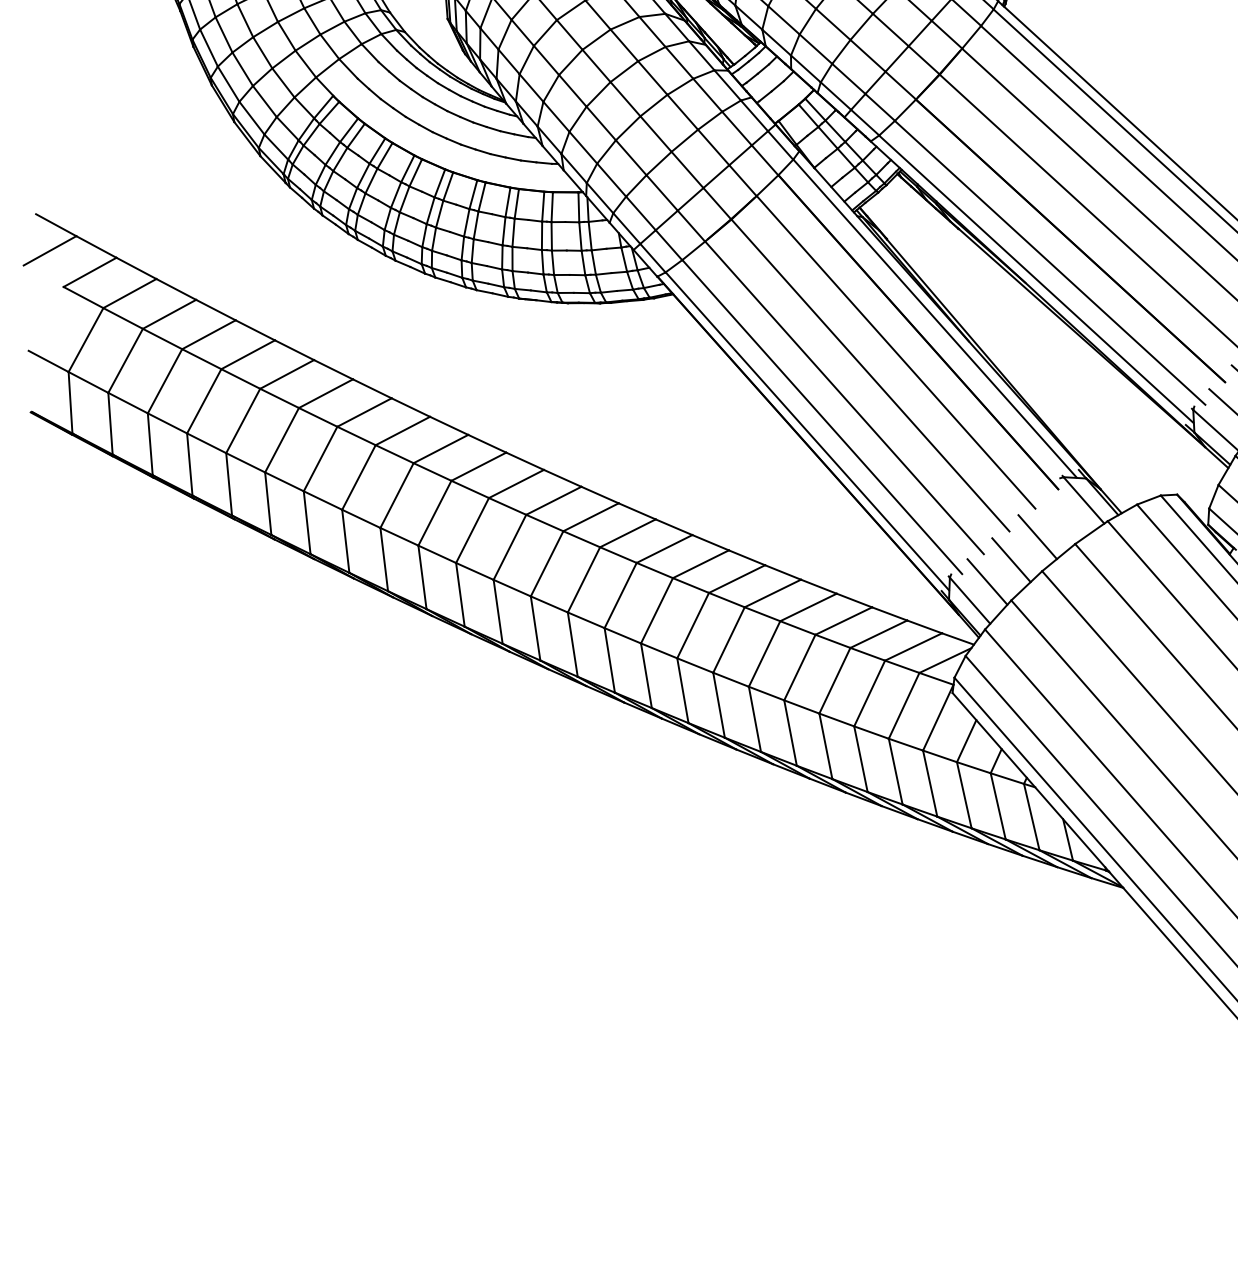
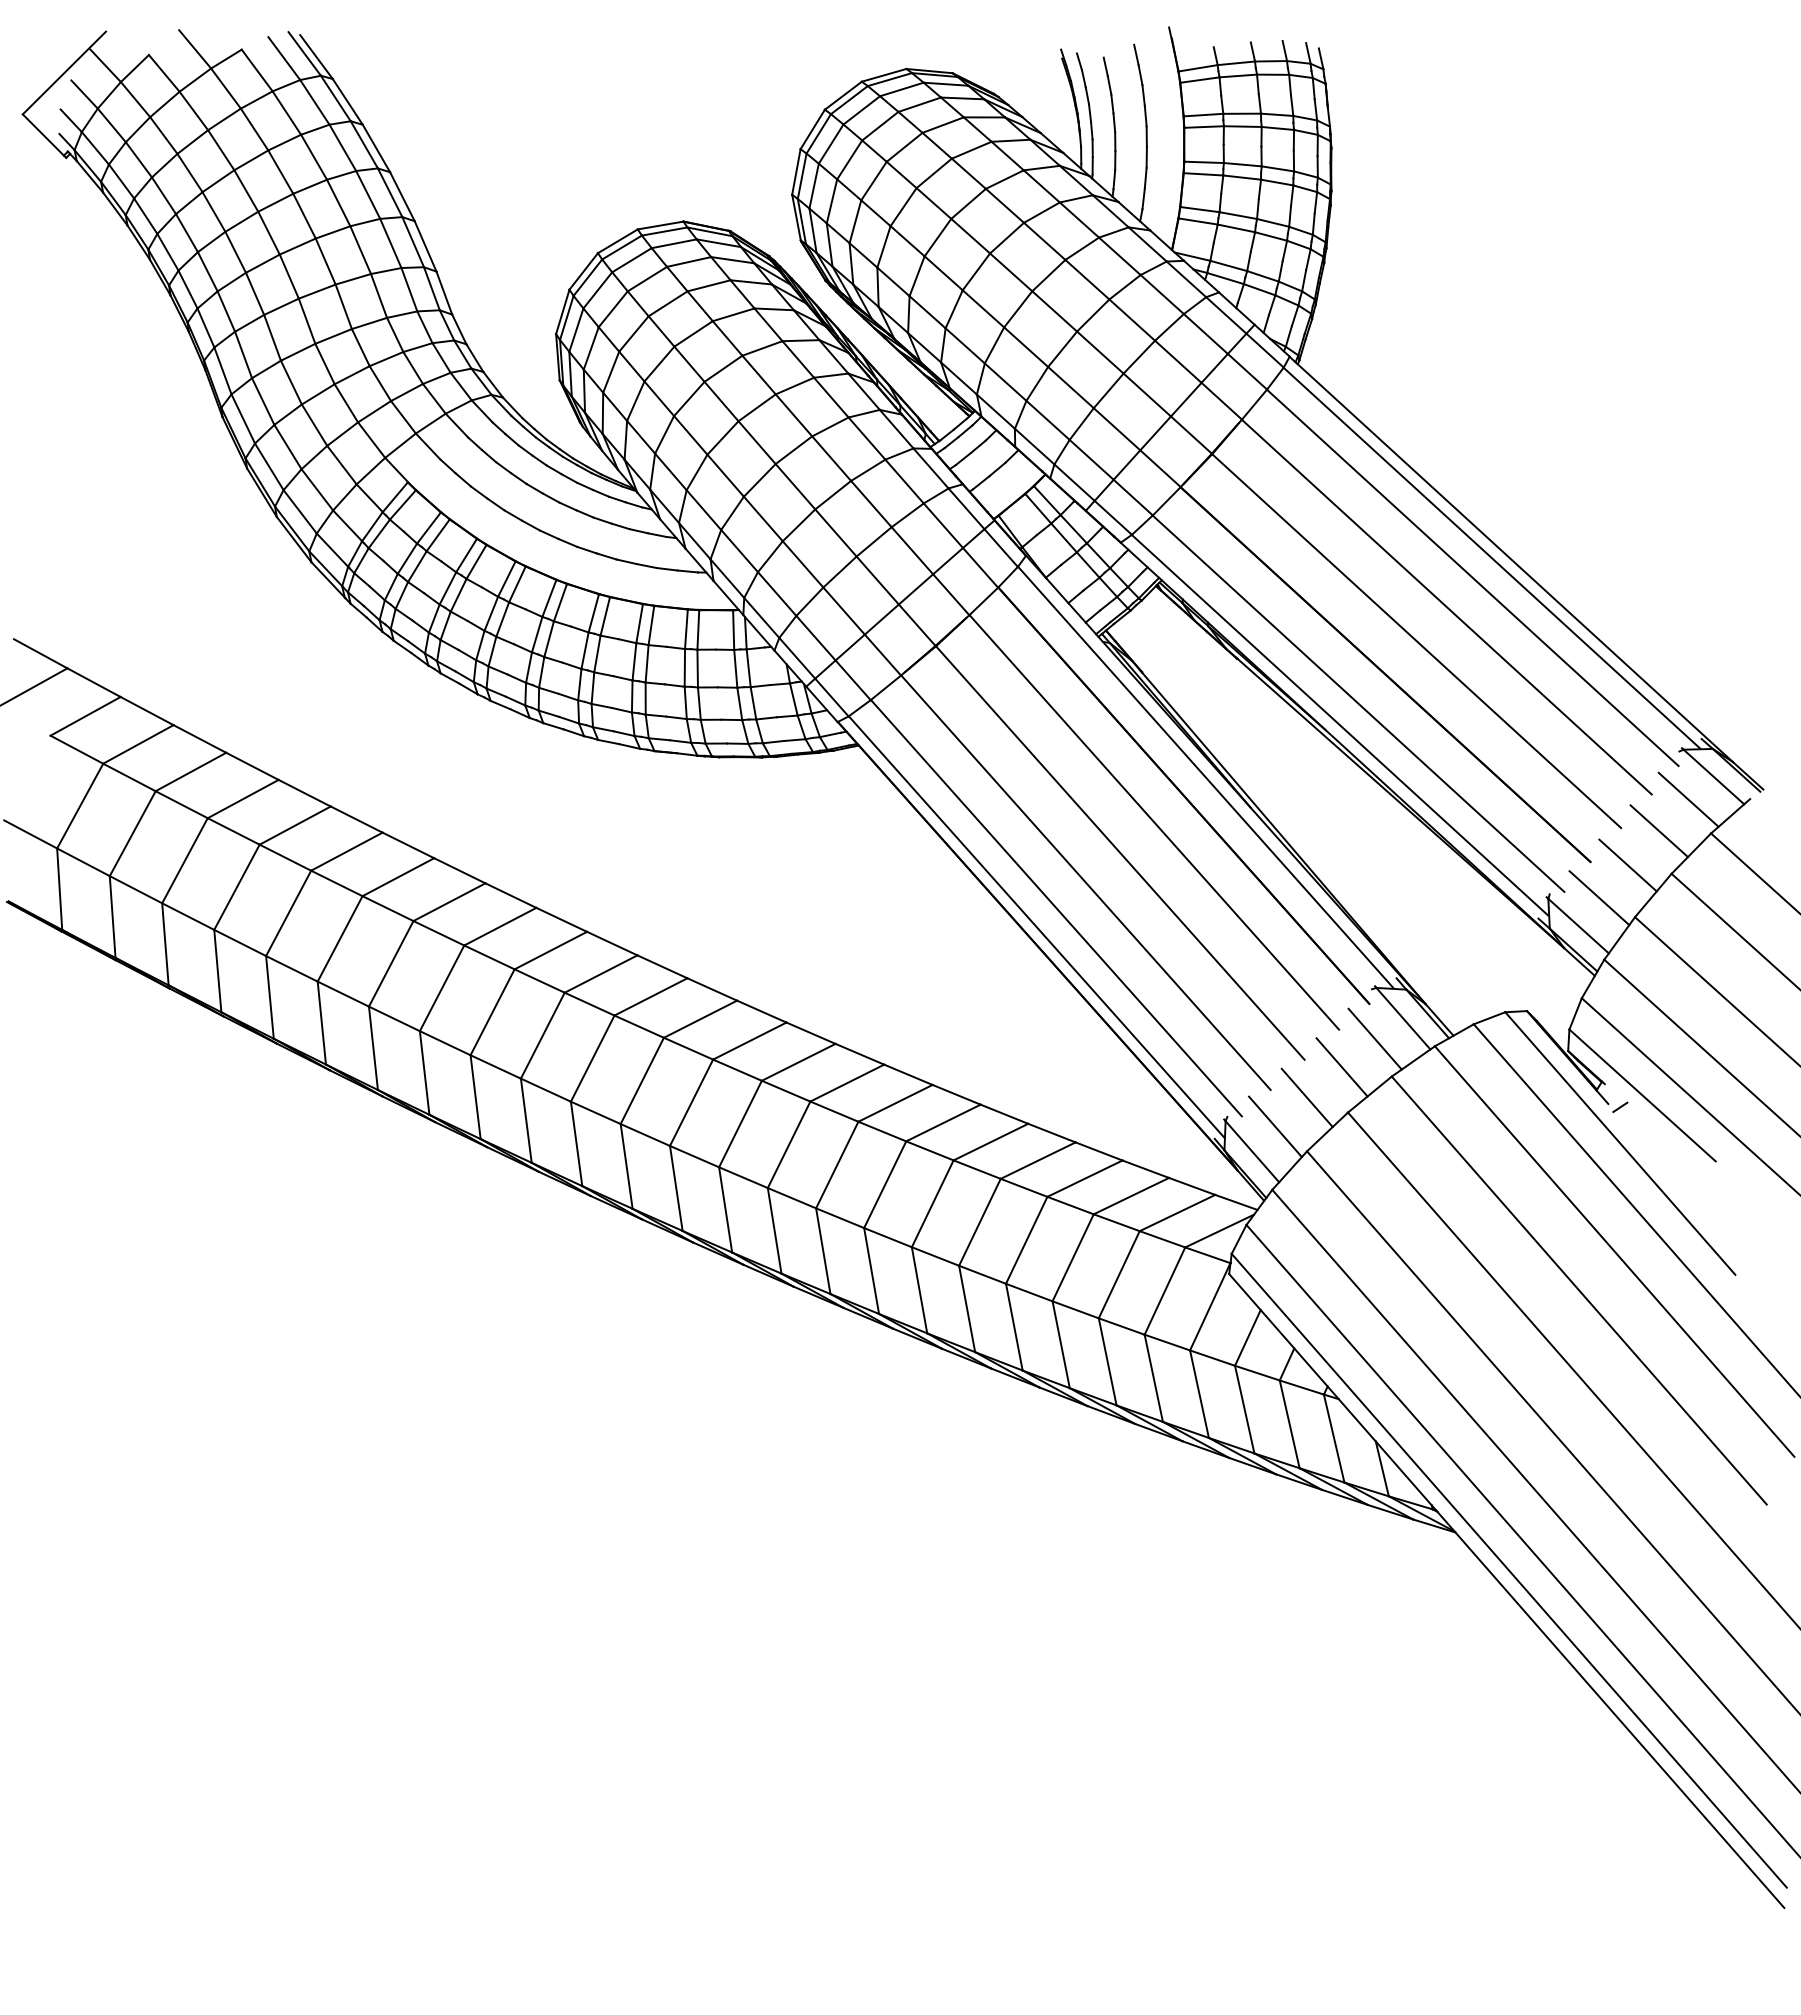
line: (1062, 515) -> (1374, 1038), added

